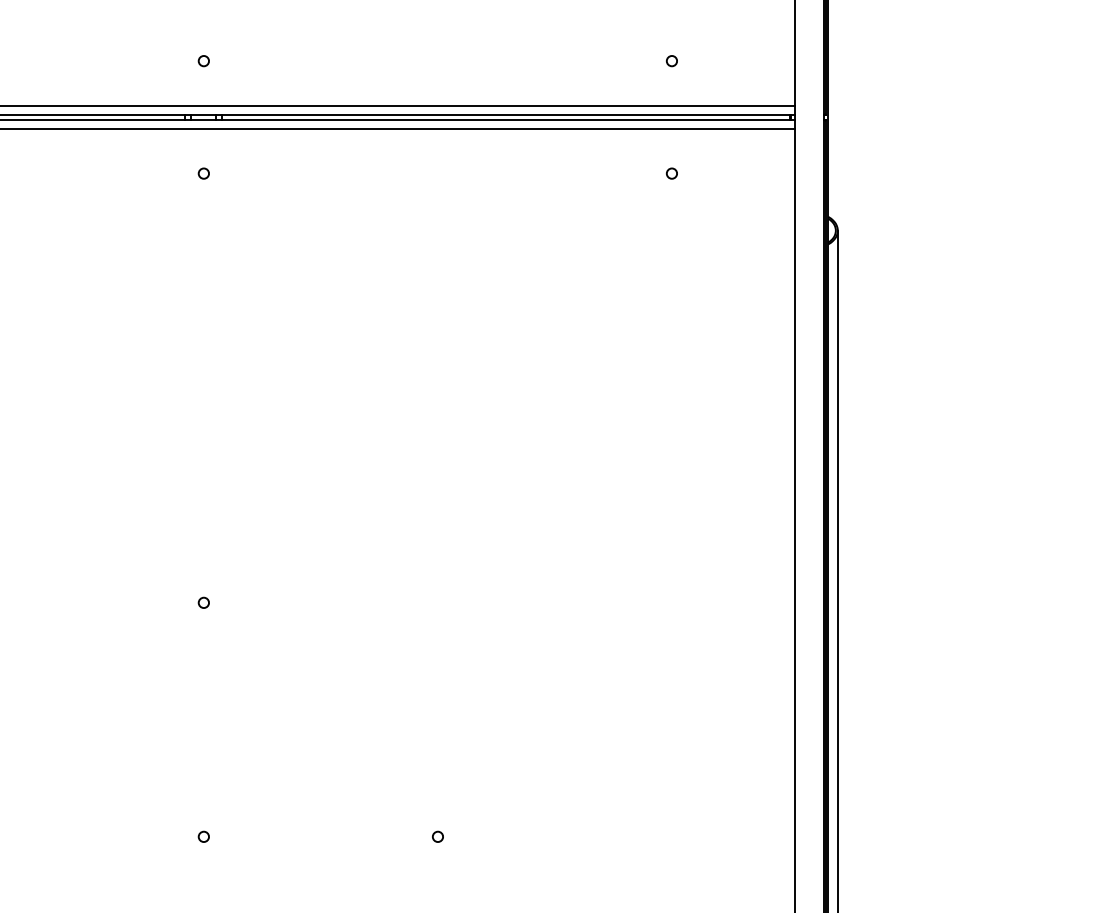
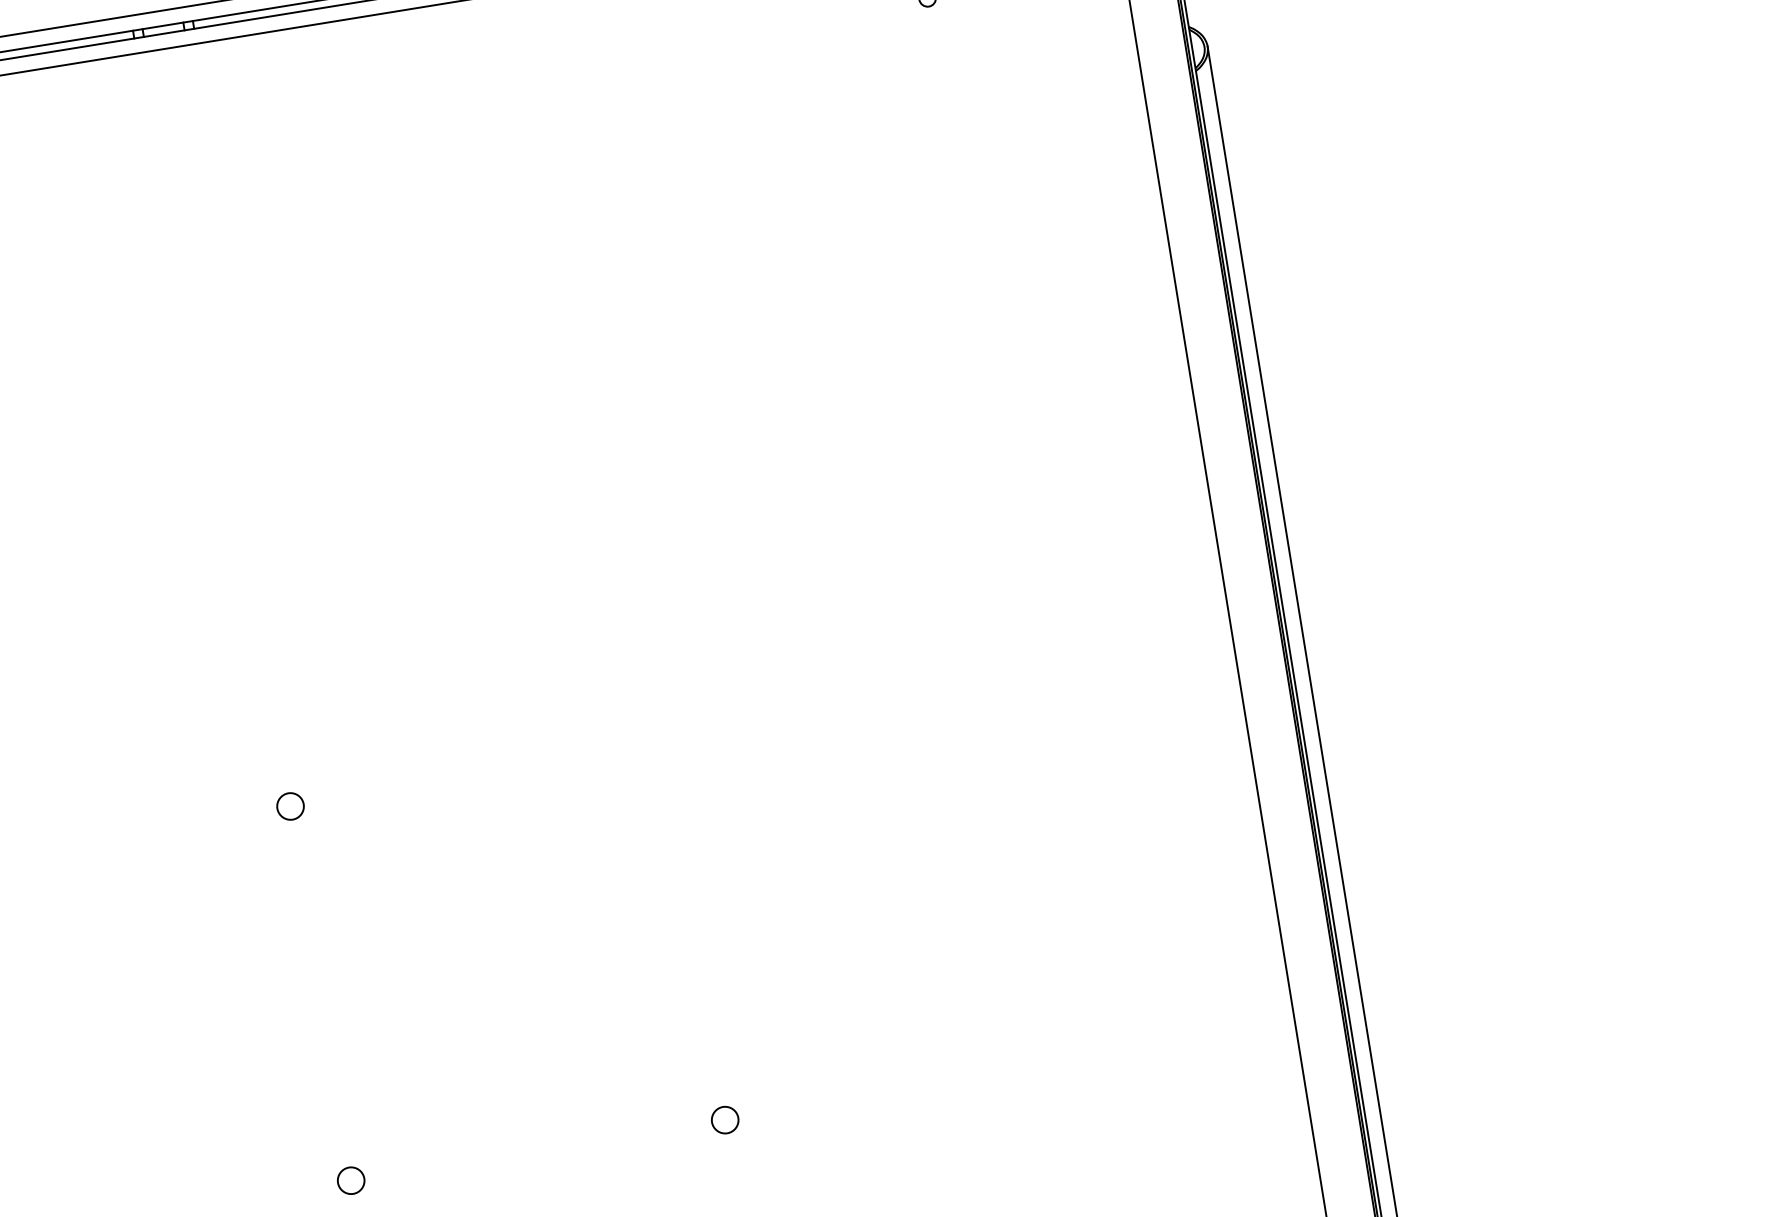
circle: (203, 173) -> (178, 119), removed
circle: (203, 602) -> (289, 805), size x1.6
circle: (203, 836) -> (350, 1179), size x1.6
circle: (437, 836) -> (724, 1119), size x1.6

